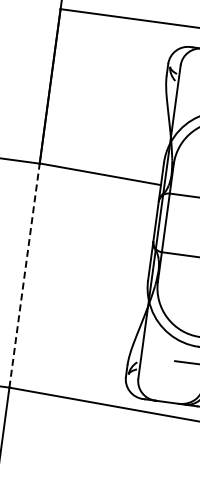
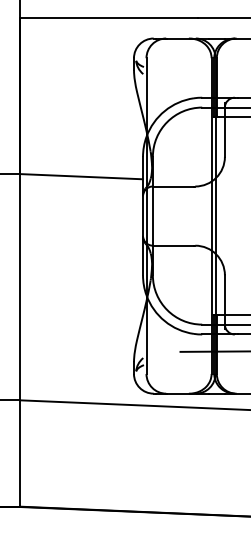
line: (24, 274) -> (19, 286), dashed -> solid

